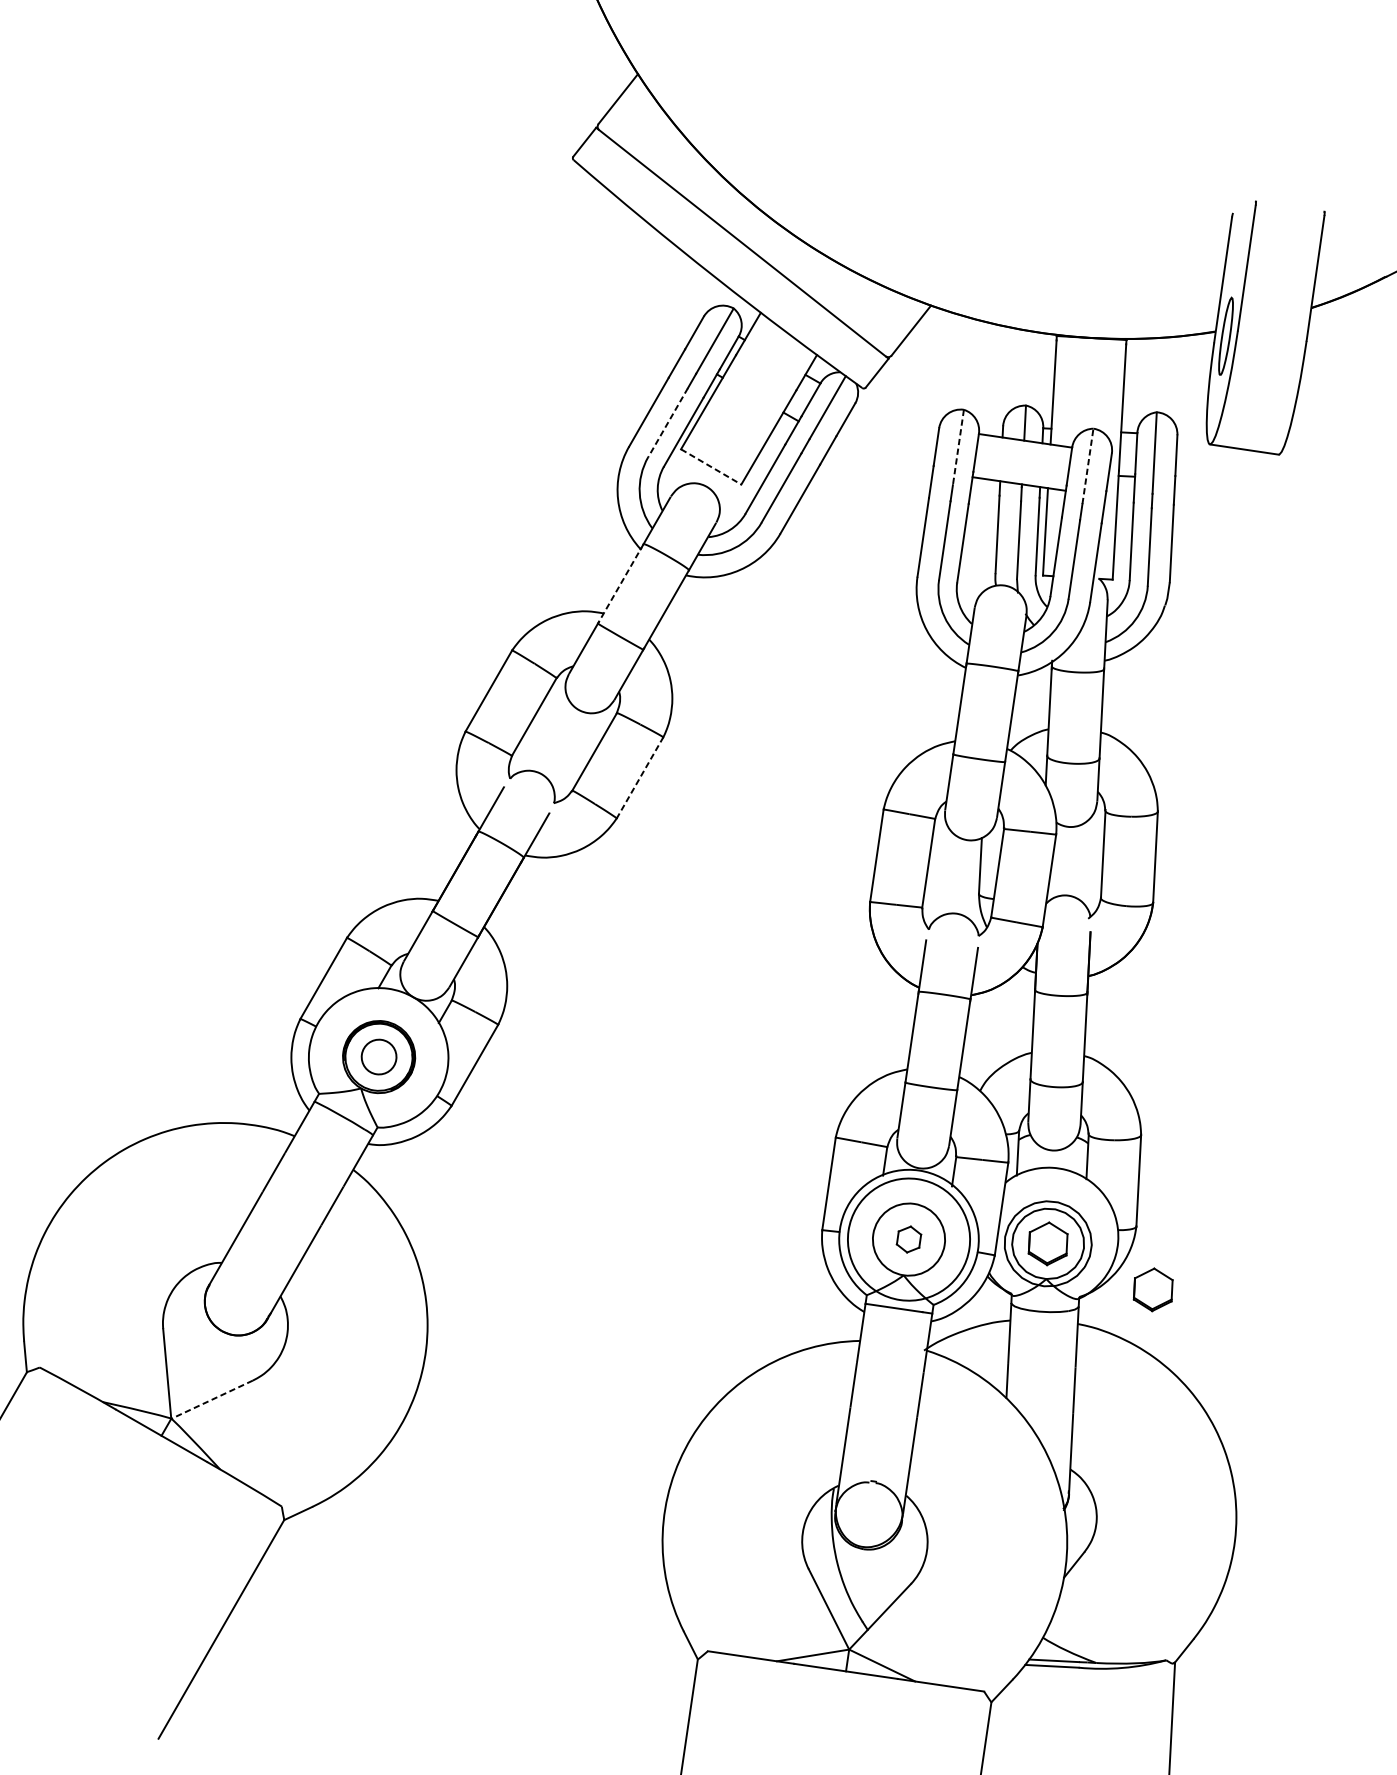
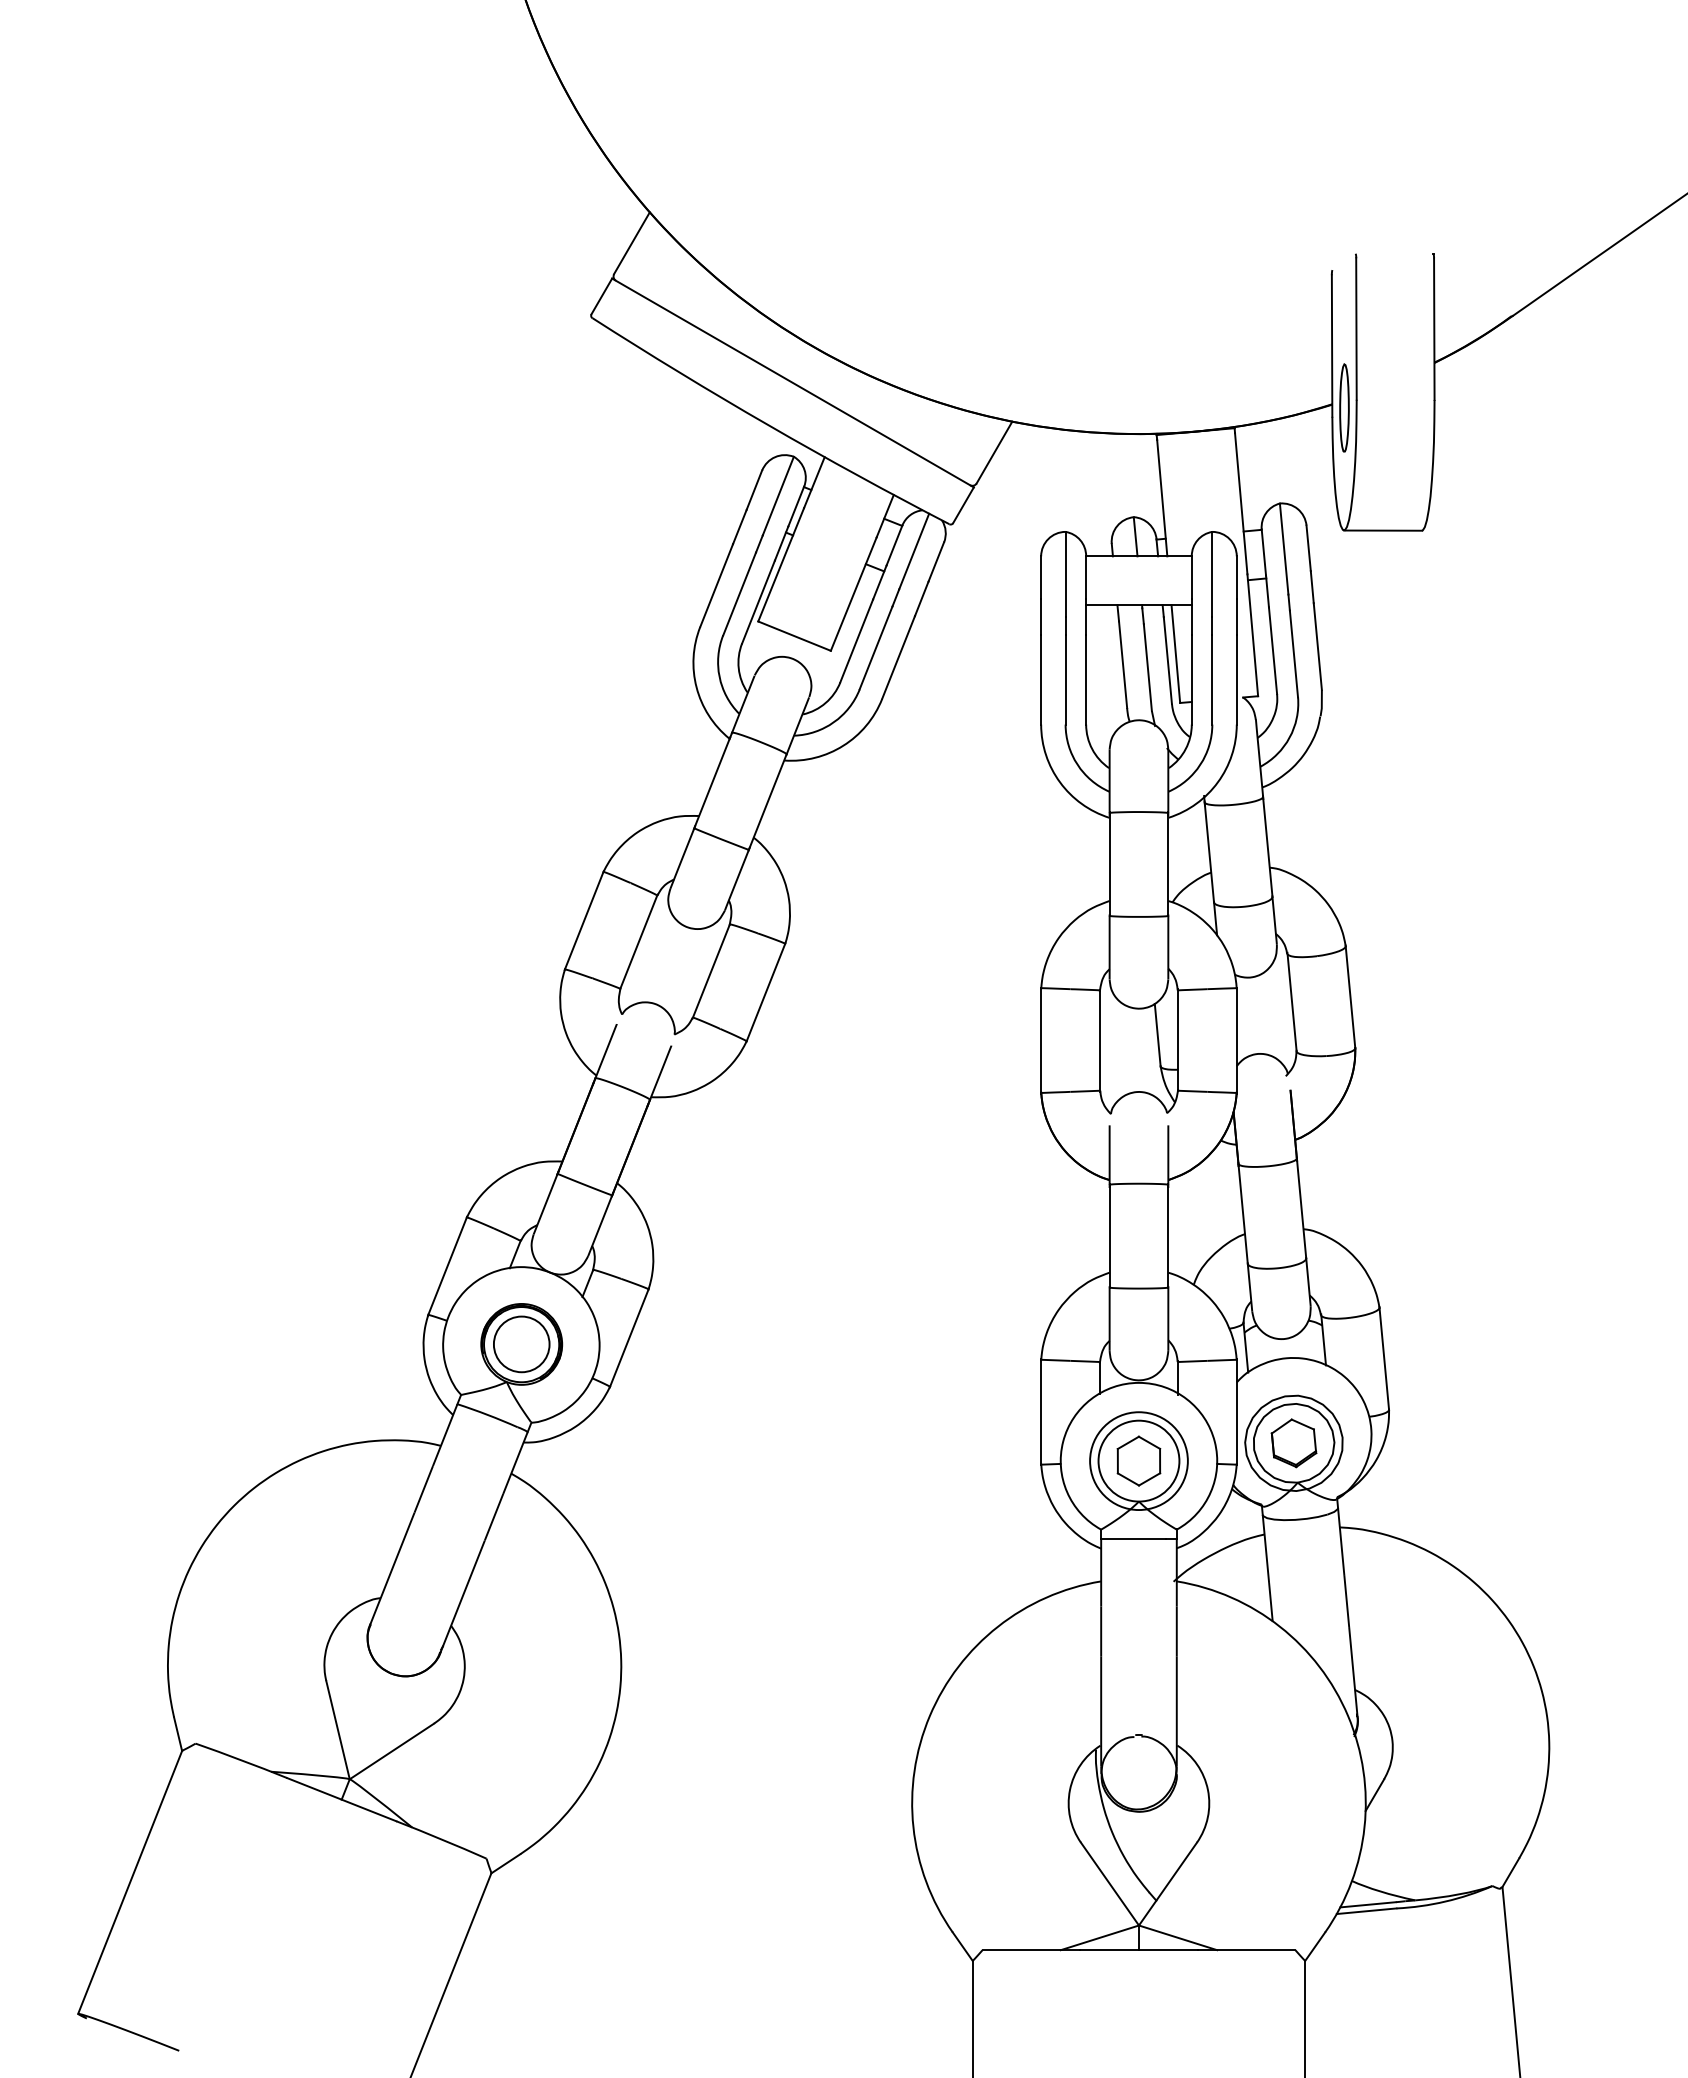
line: (668, 422) -> (739, 593), dashed -> solid
line: (958, 447) -> (1065, 574), dashed -> solid
line: (1088, 466) -> (1212, 574), dashed -> solid
line: (711, 467) -> (795, 636), dashed -> solid
line: (621, 583) -> (713, 780), dashed -> solid
line: (640, 777) -> (766, 992), dashed -> solid
circle: (378, 1057) -> (521, 1344), size x1.43
circle: (908, 1239) -> (1138, 1461), size x0.71
part: (908, 1239) -> (1138, 1460), size x1.67
part: (1152, 1289) -> (1417, 1477), removed
line: (211, 1399) -> (391, 1751), dashed -> solid

